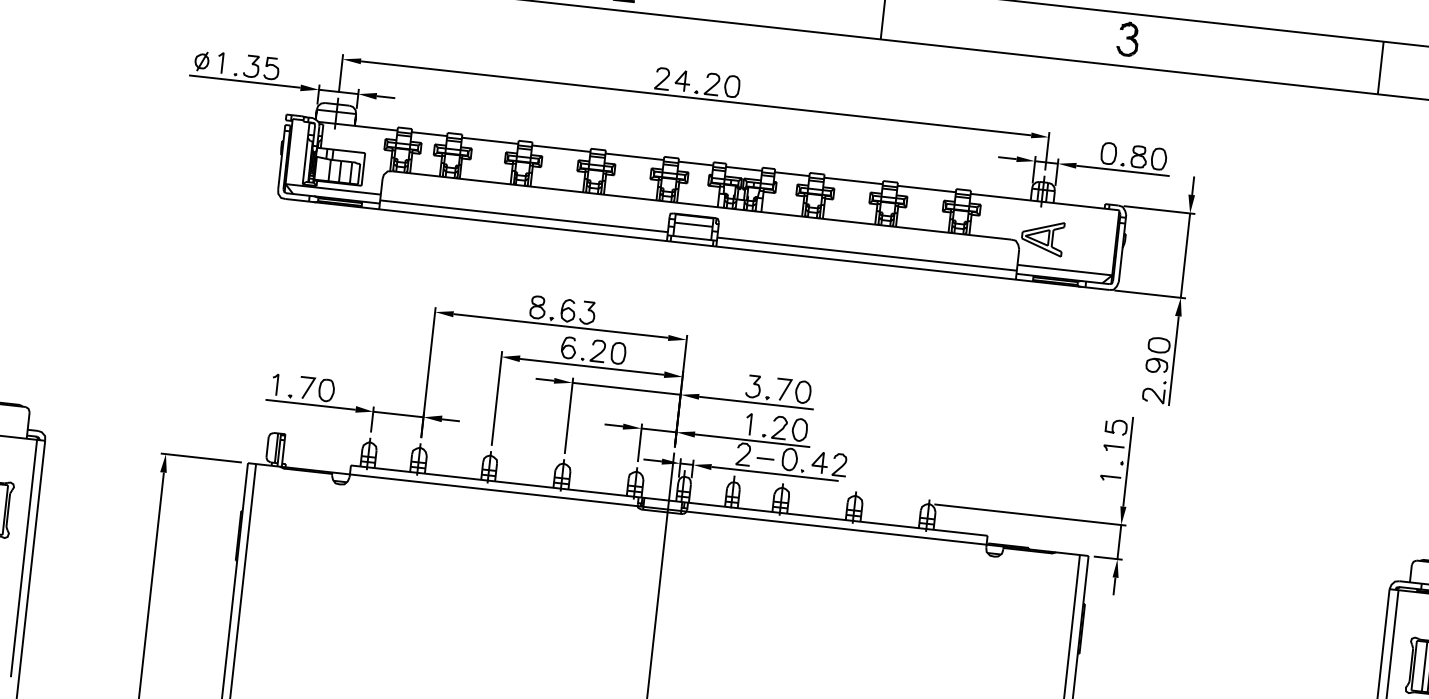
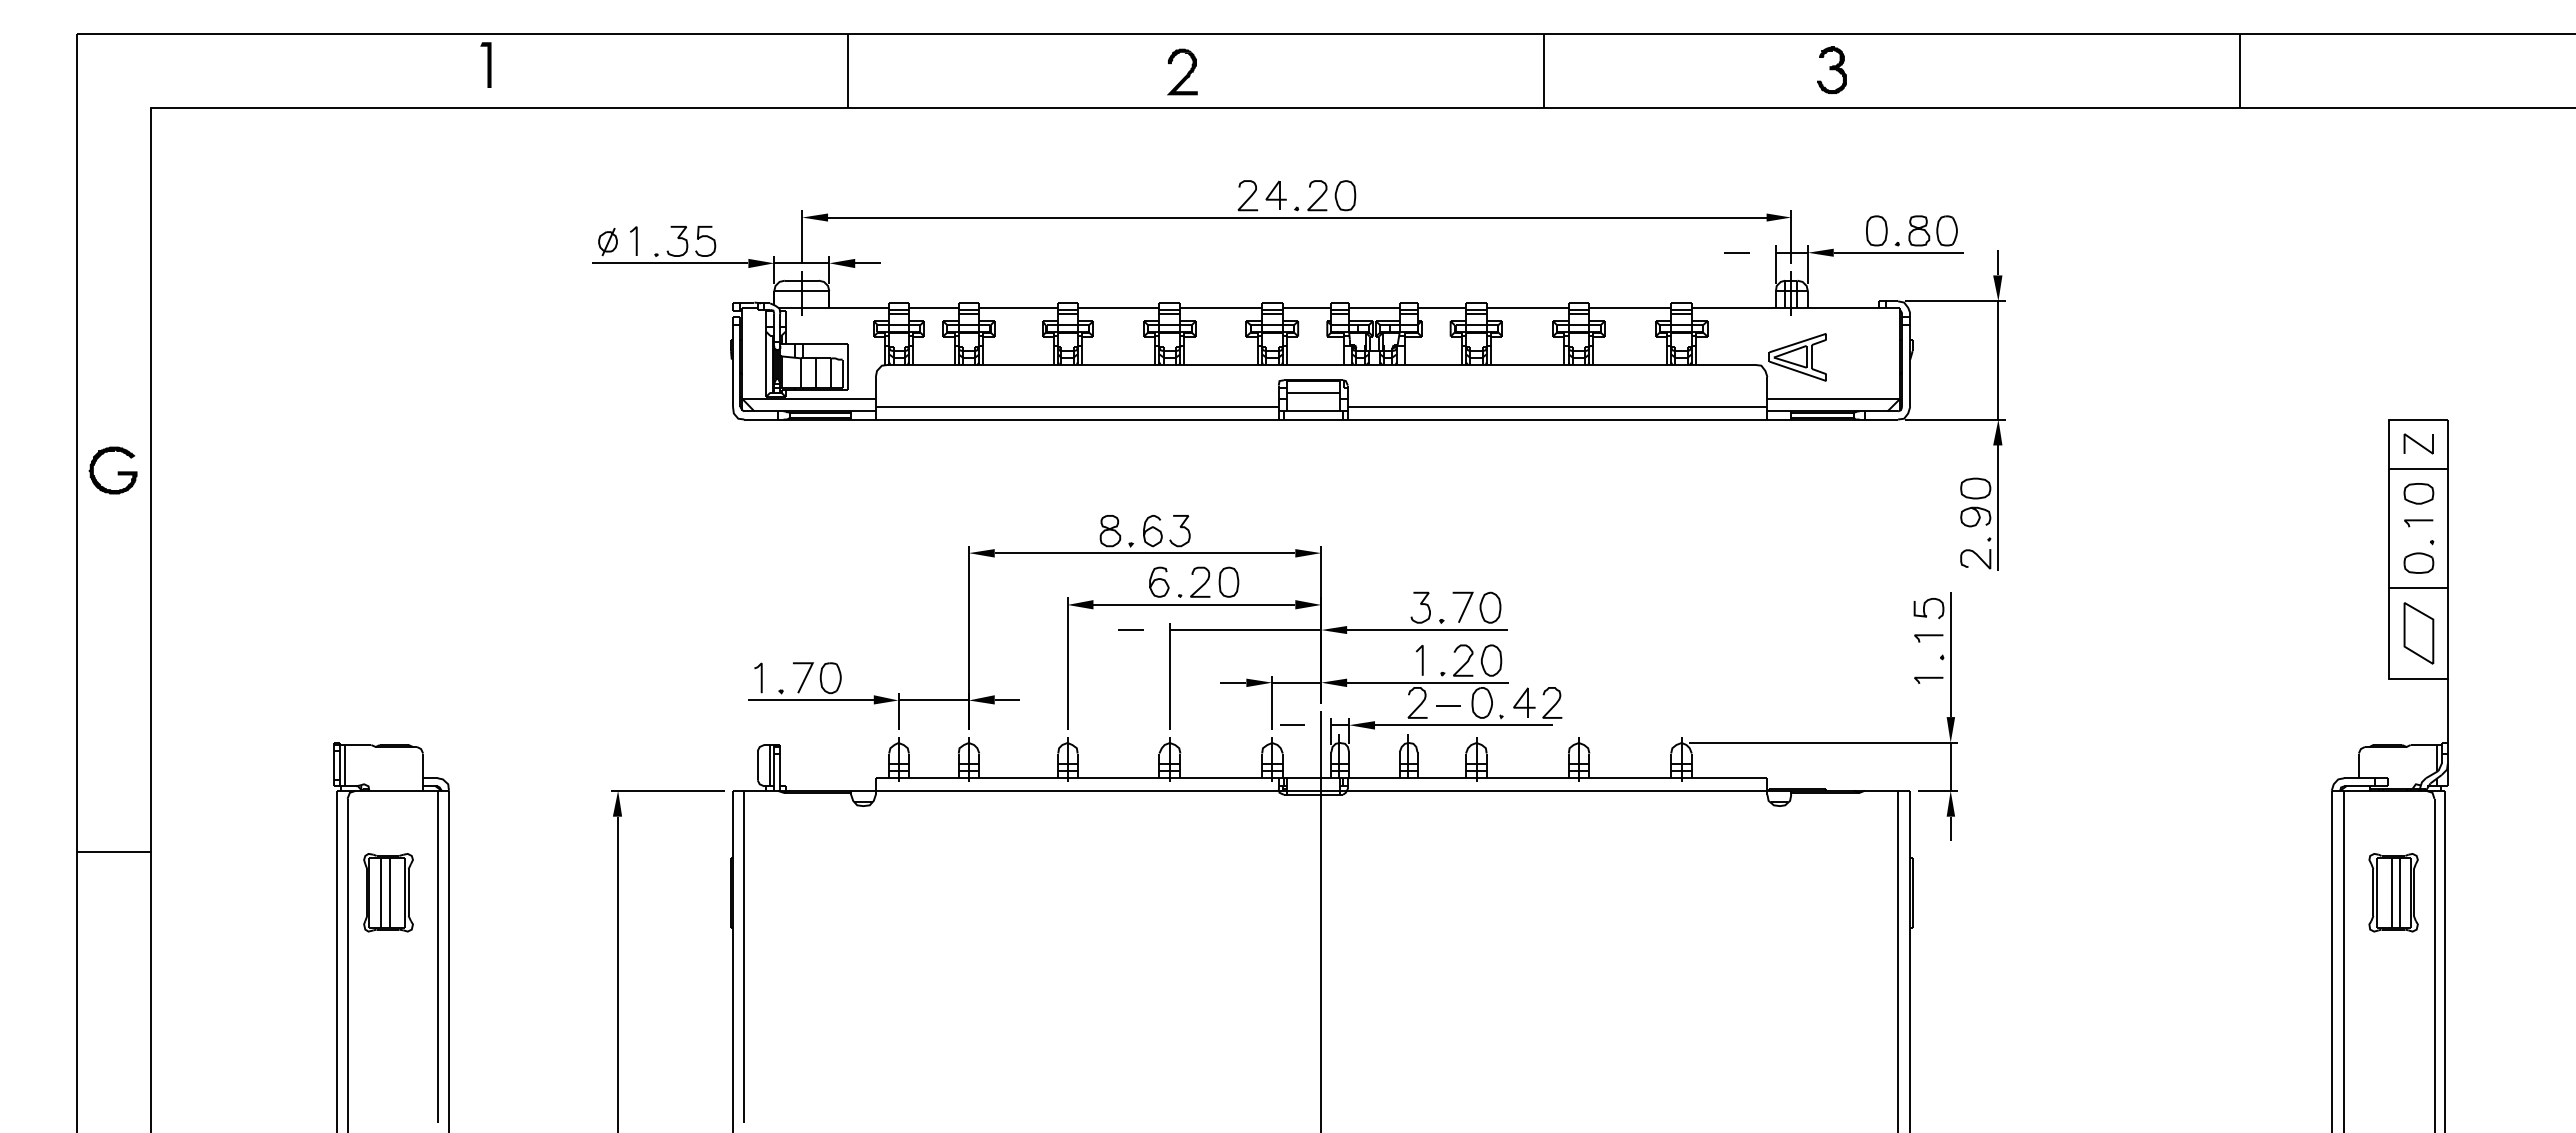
part: (1127, 38) -> (1831, 69), moved
fill: (1025, 159) -> (1762, 252), removed
fill: (563, 382) -> (1156, 630), removed
fill: (671, 462) -> (1318, 725), removed

